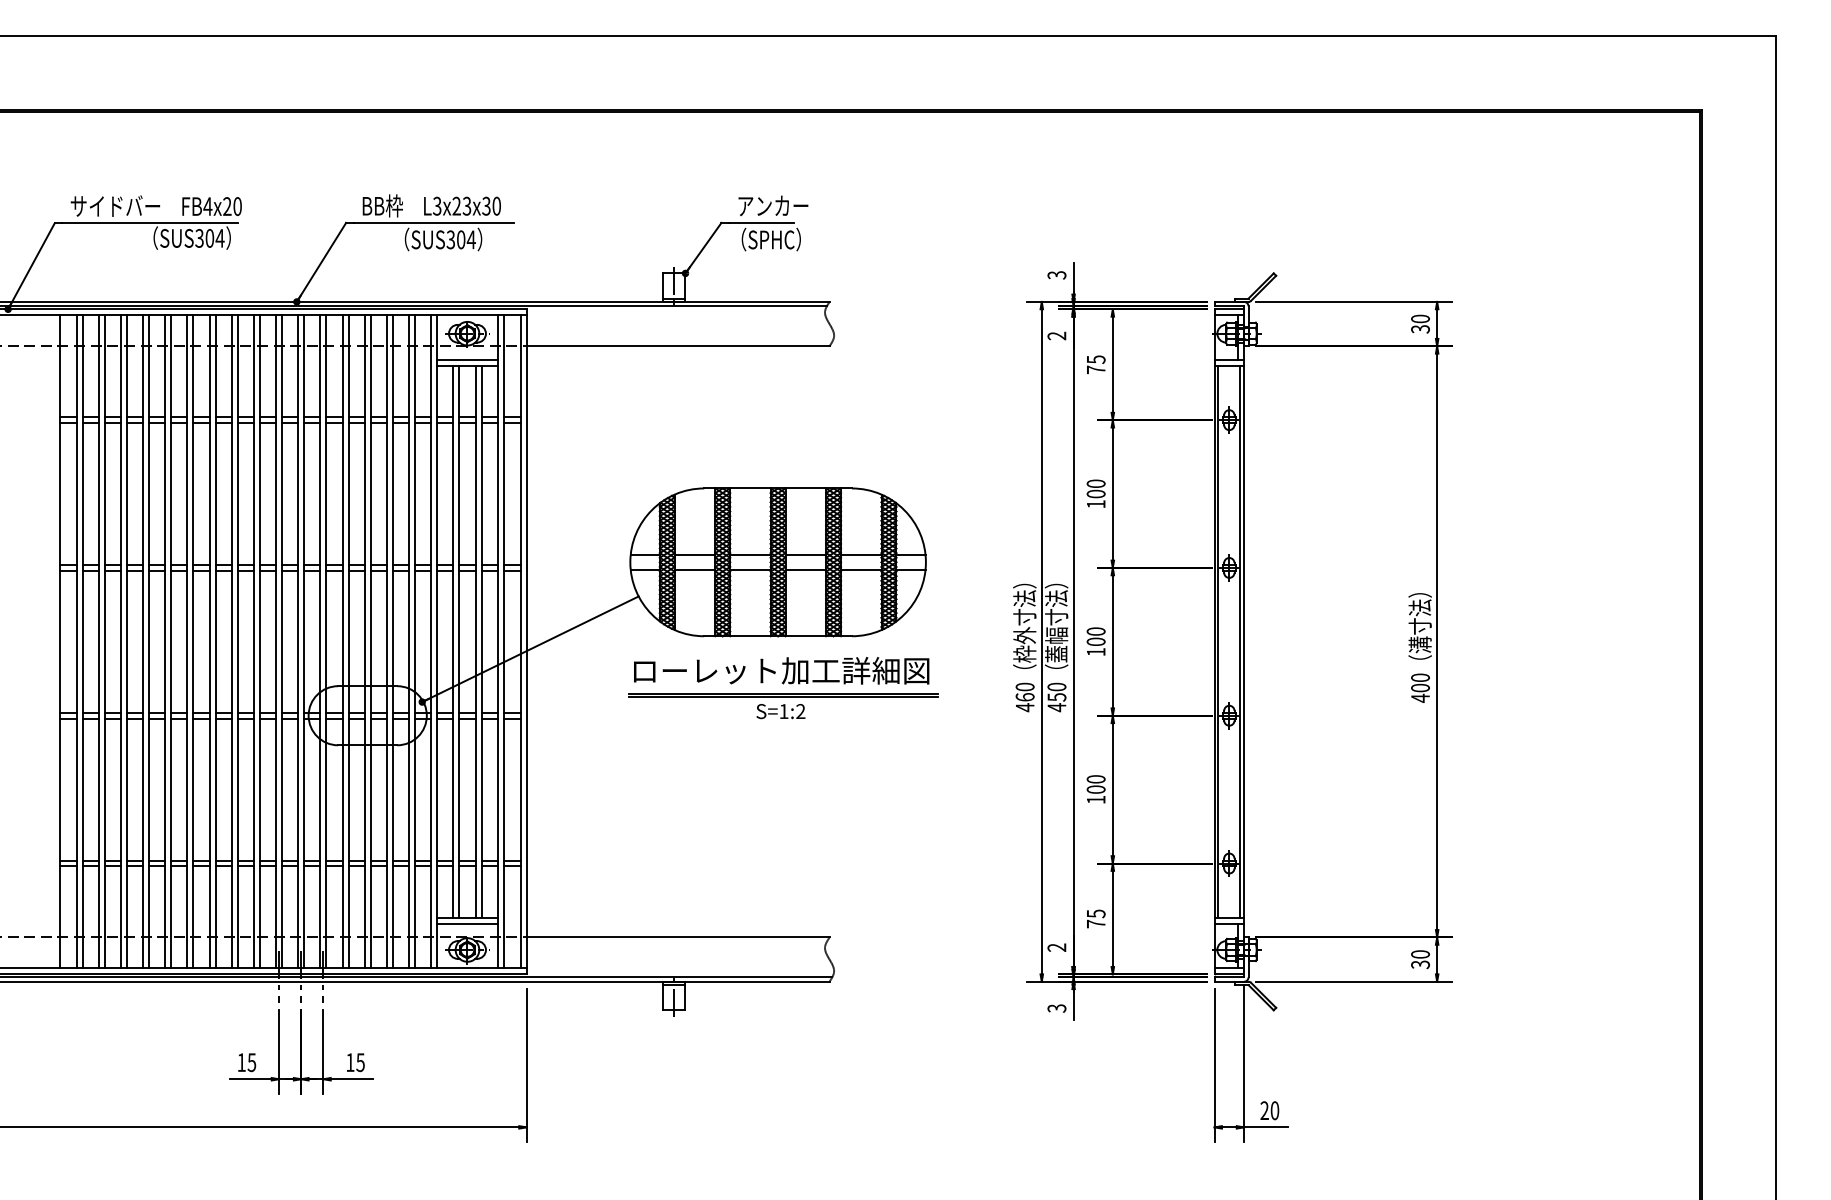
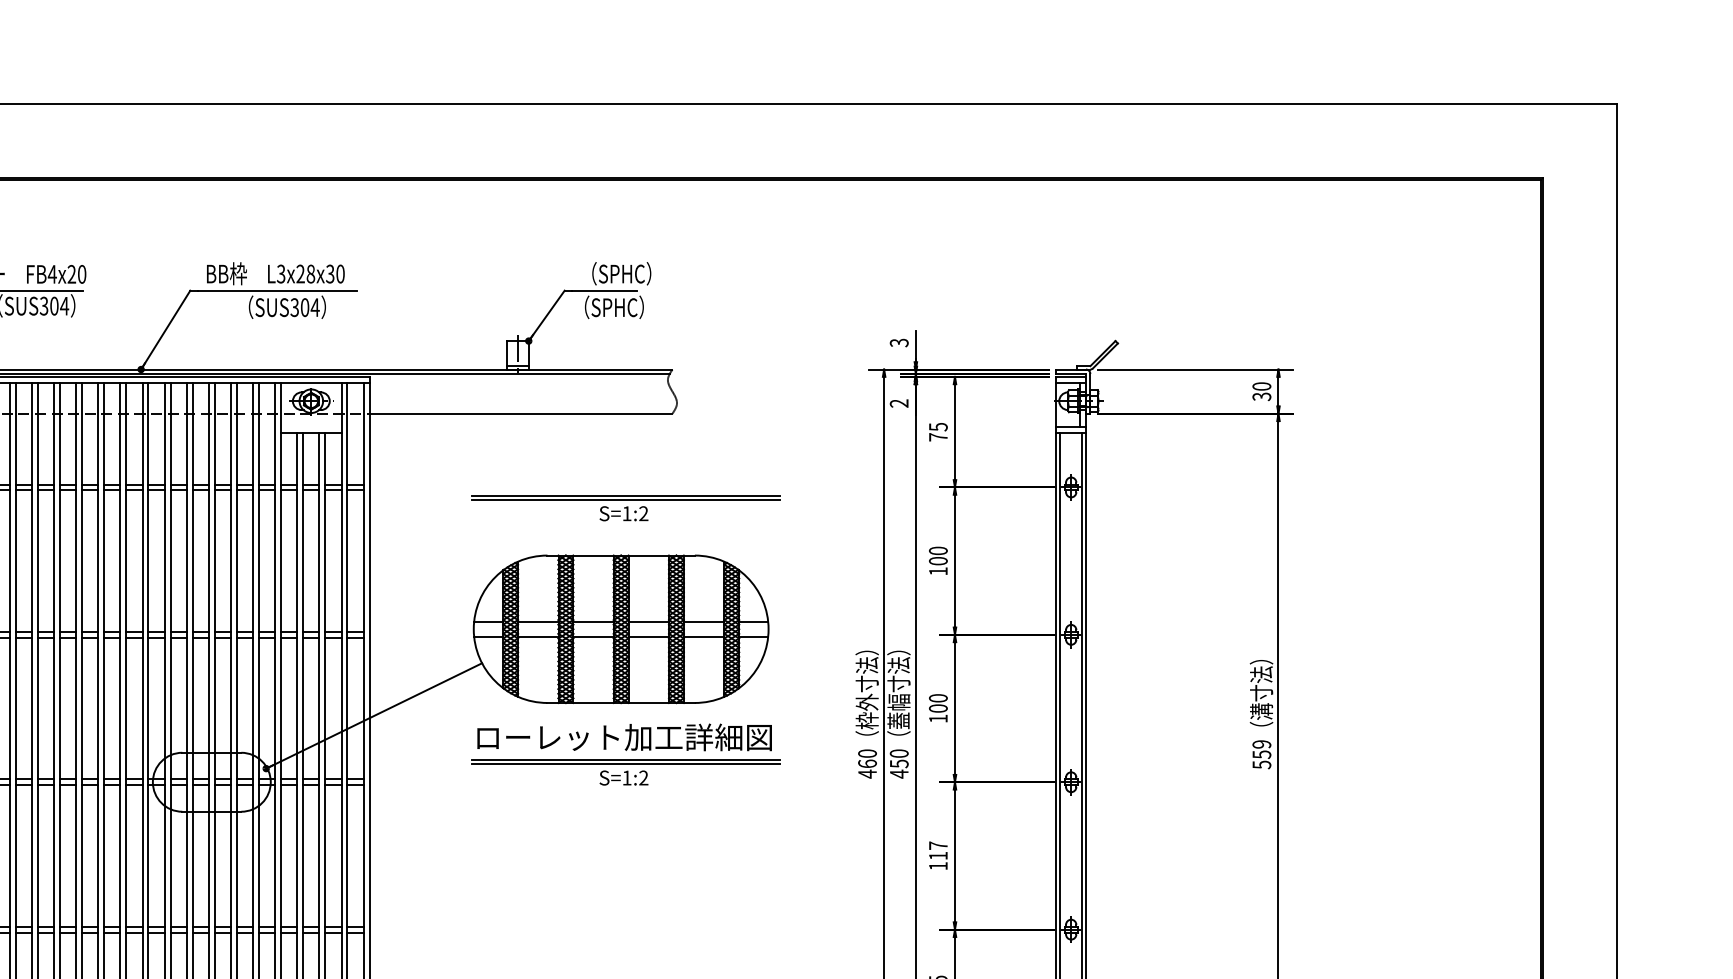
text: (466, 205) -> (310, 273), L3x23x30 -> L3x28x30
text: (773, 205) -> (616, 273), アンカー -> （SPHC）
line: (467, 359) -> (311, 426), removed
part: (783, 441) -> (626, 508), added
text: (1420, 687) -> (1261, 754), 400 -> 559
text: (1095, 784) -> (937, 850), 100 -> 117

